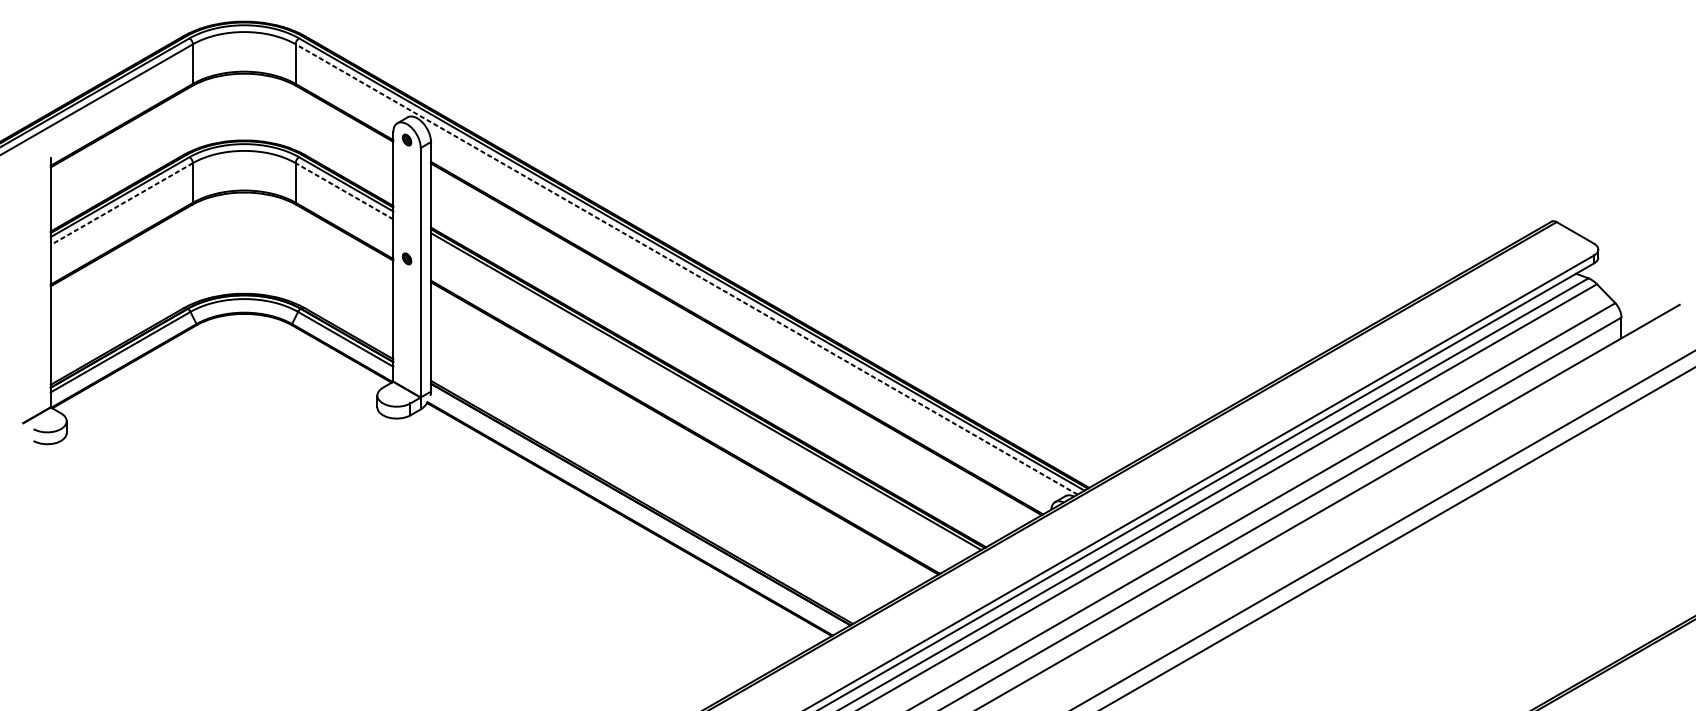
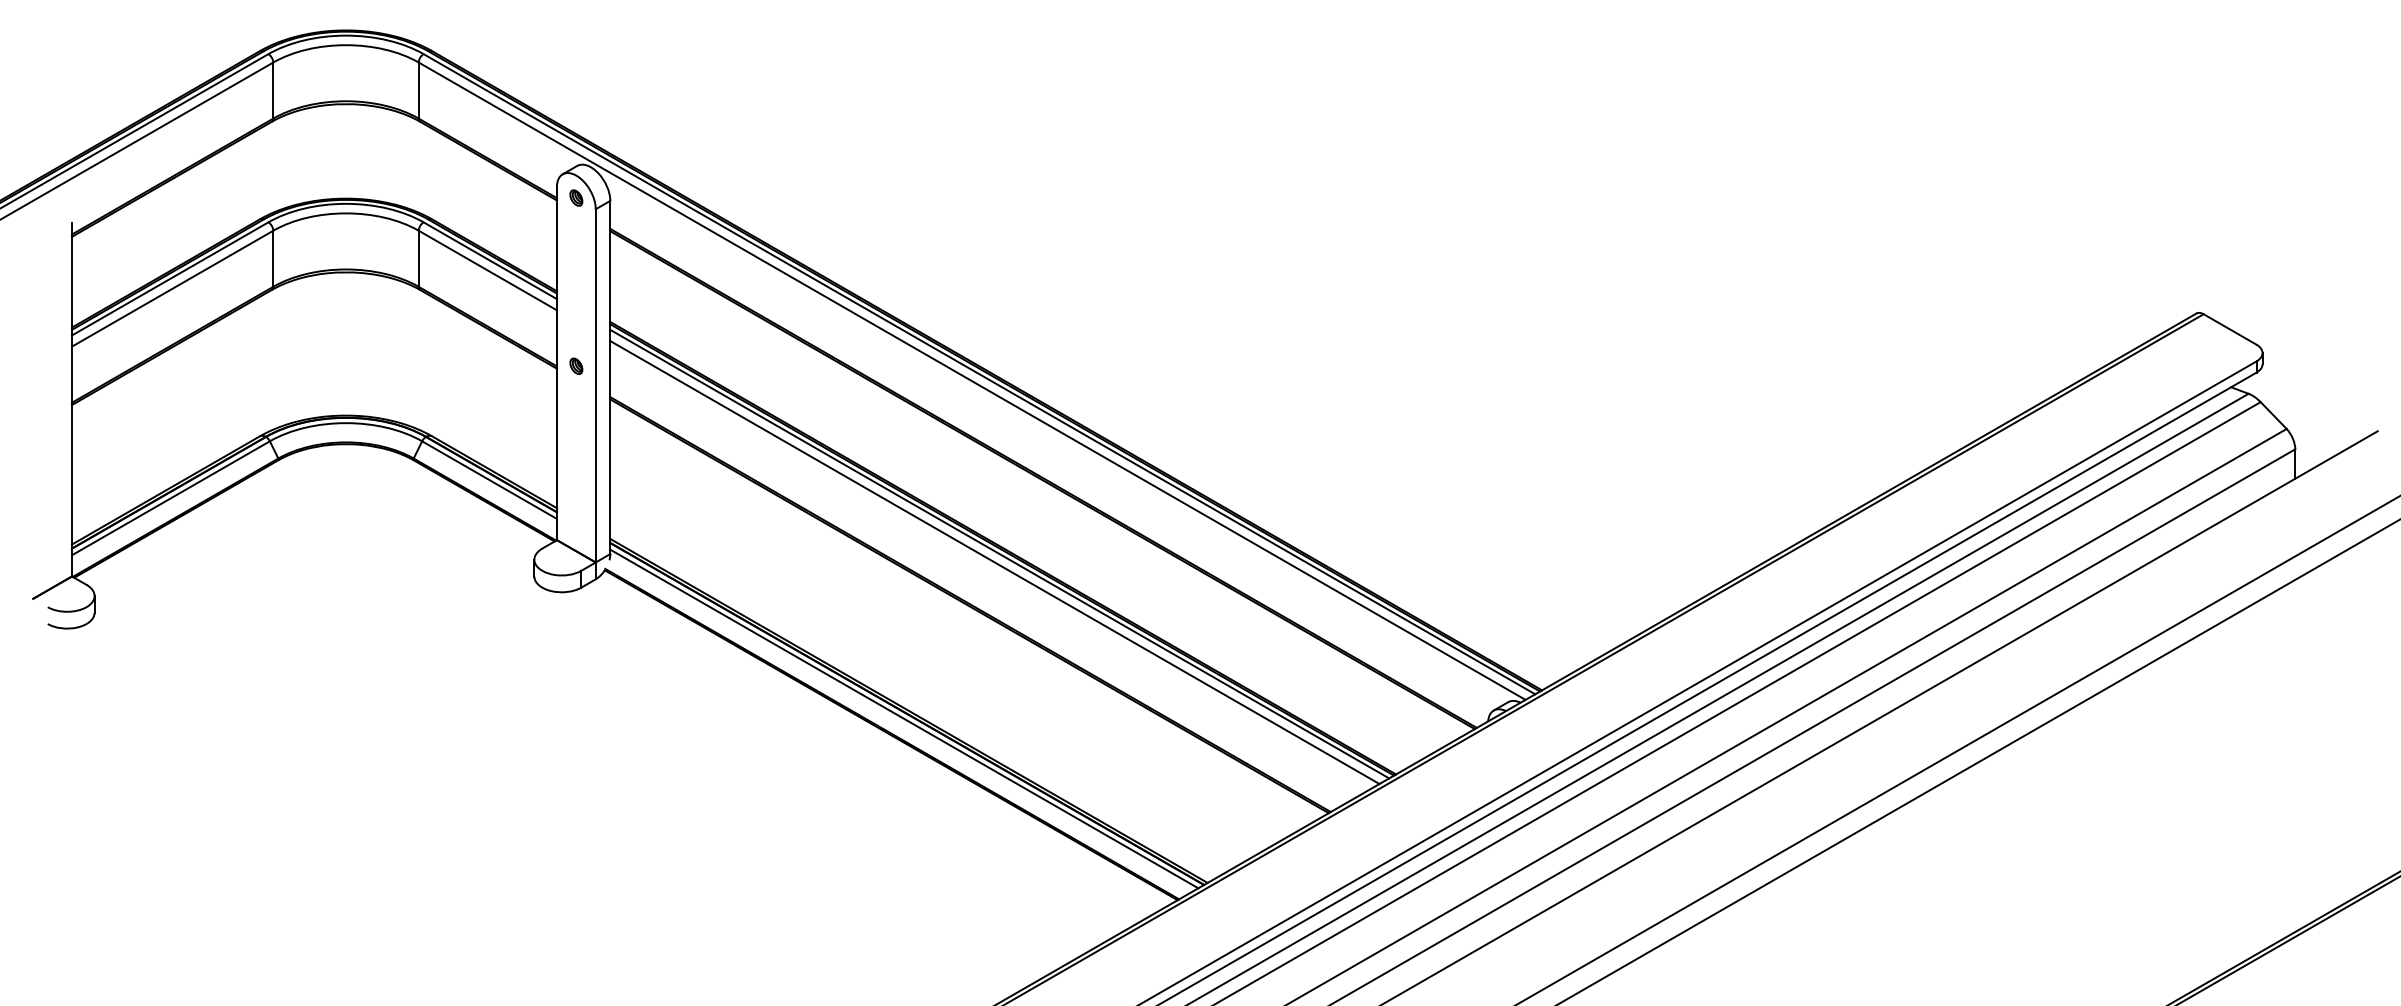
line: (344, 191) -> (487, 270), dashed -> solid
line: (121, 203) -> (172, 288), dashed -> solid
line: (686, 269) -> (972, 381), dashed -> solid
line: (702, 397) -> (994, 562), added
line: (638, 507) -> (904, 718), added

